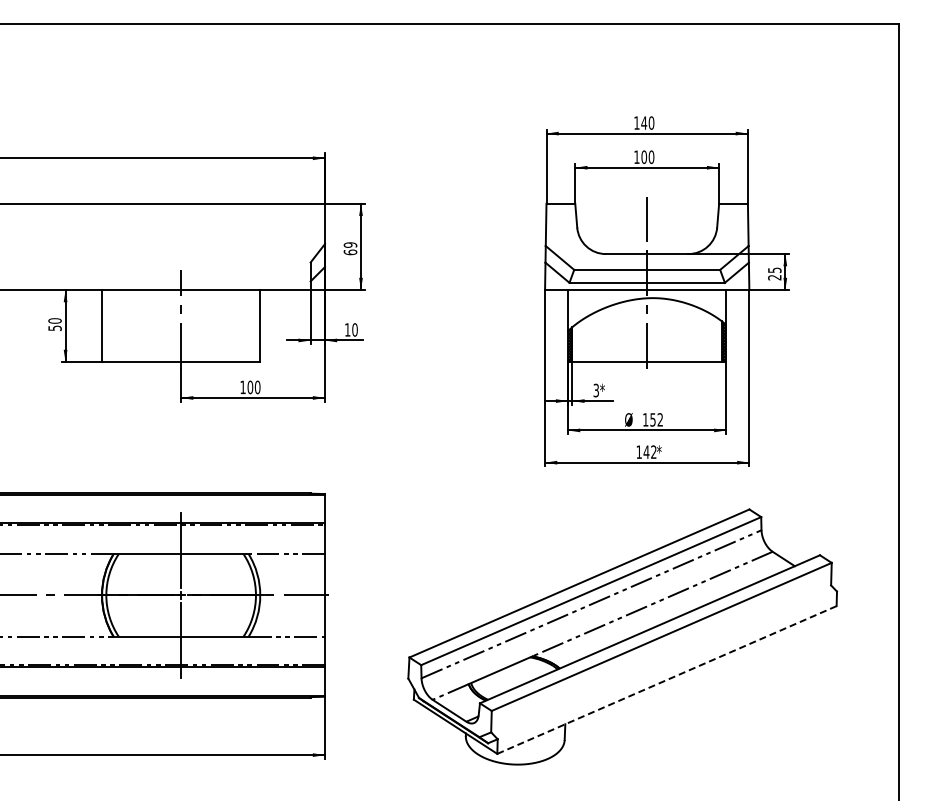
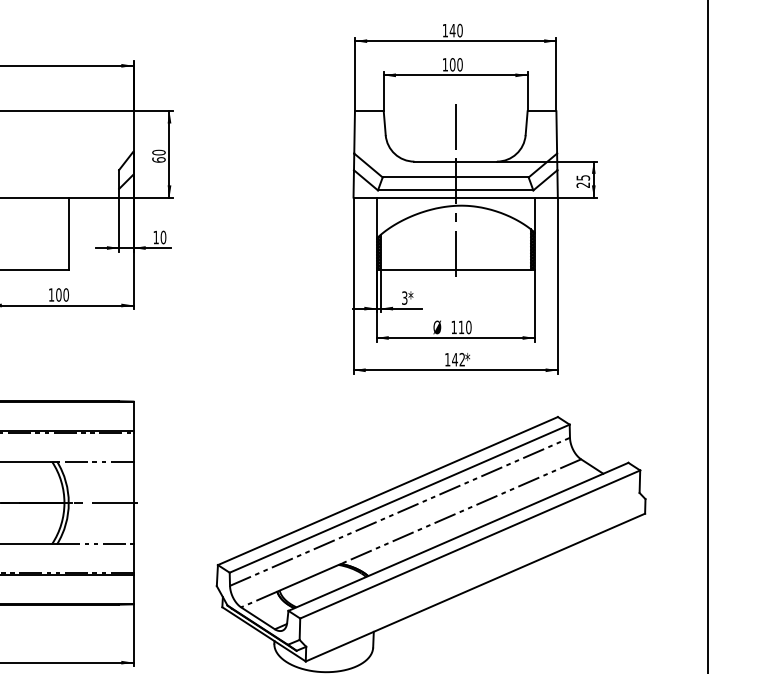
text: (350, 244) -> (158, 152), 69 -> 60
text: (656, 419) -> (464, 327), 152 -> 110
line: (667, 679) -> (475, 587), dashed -> solid

